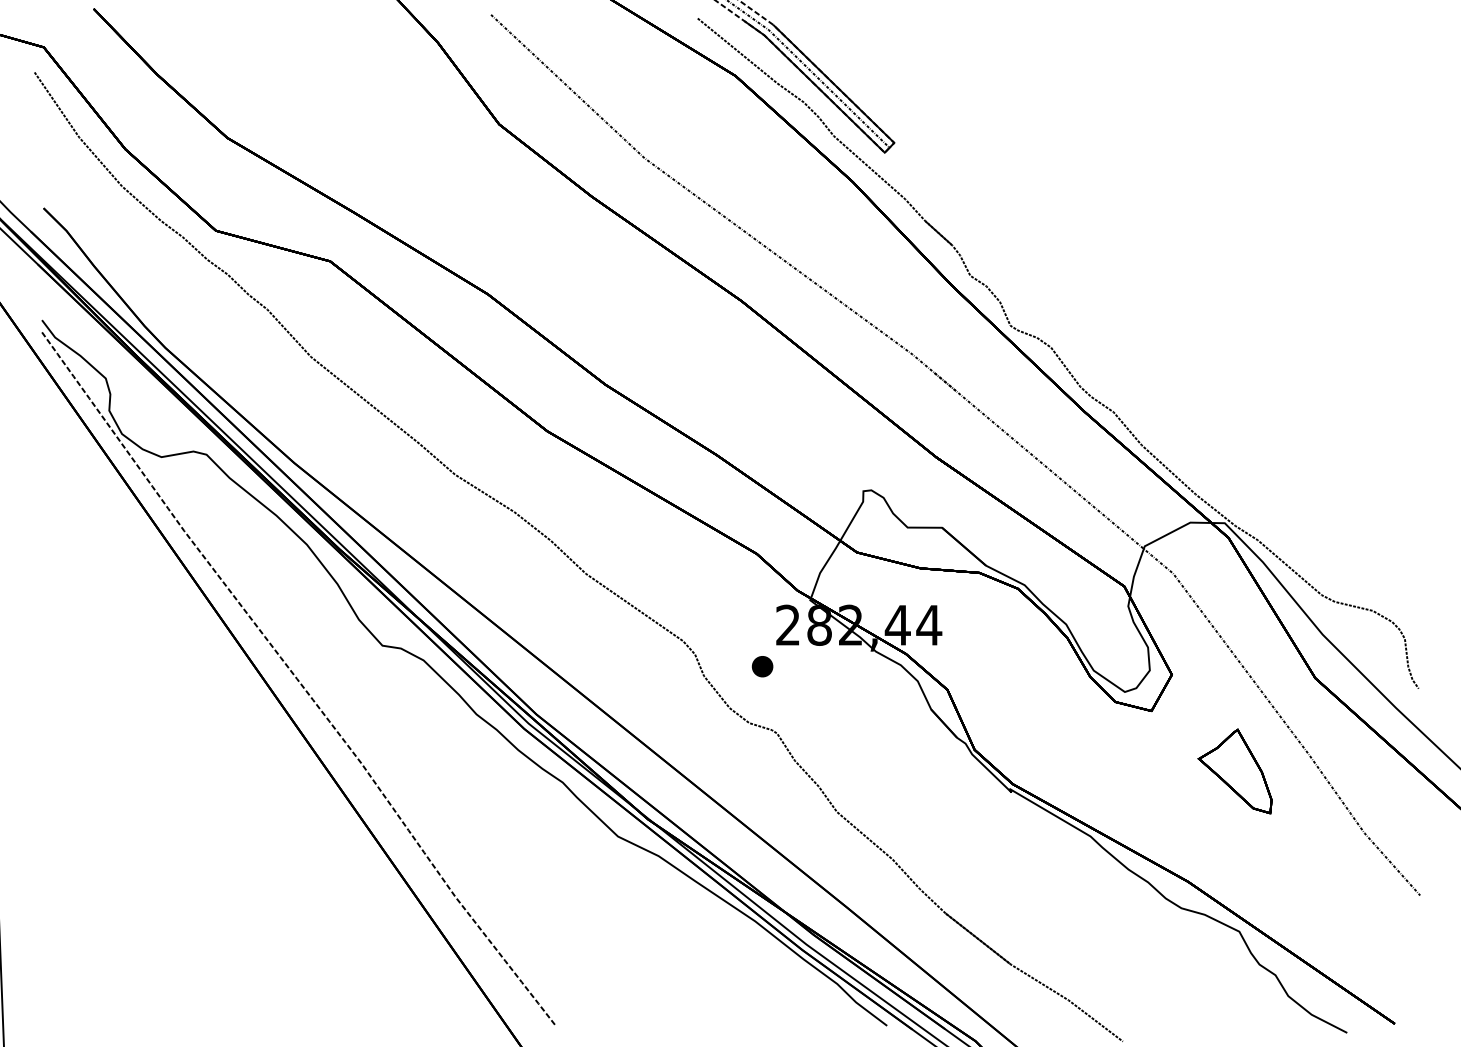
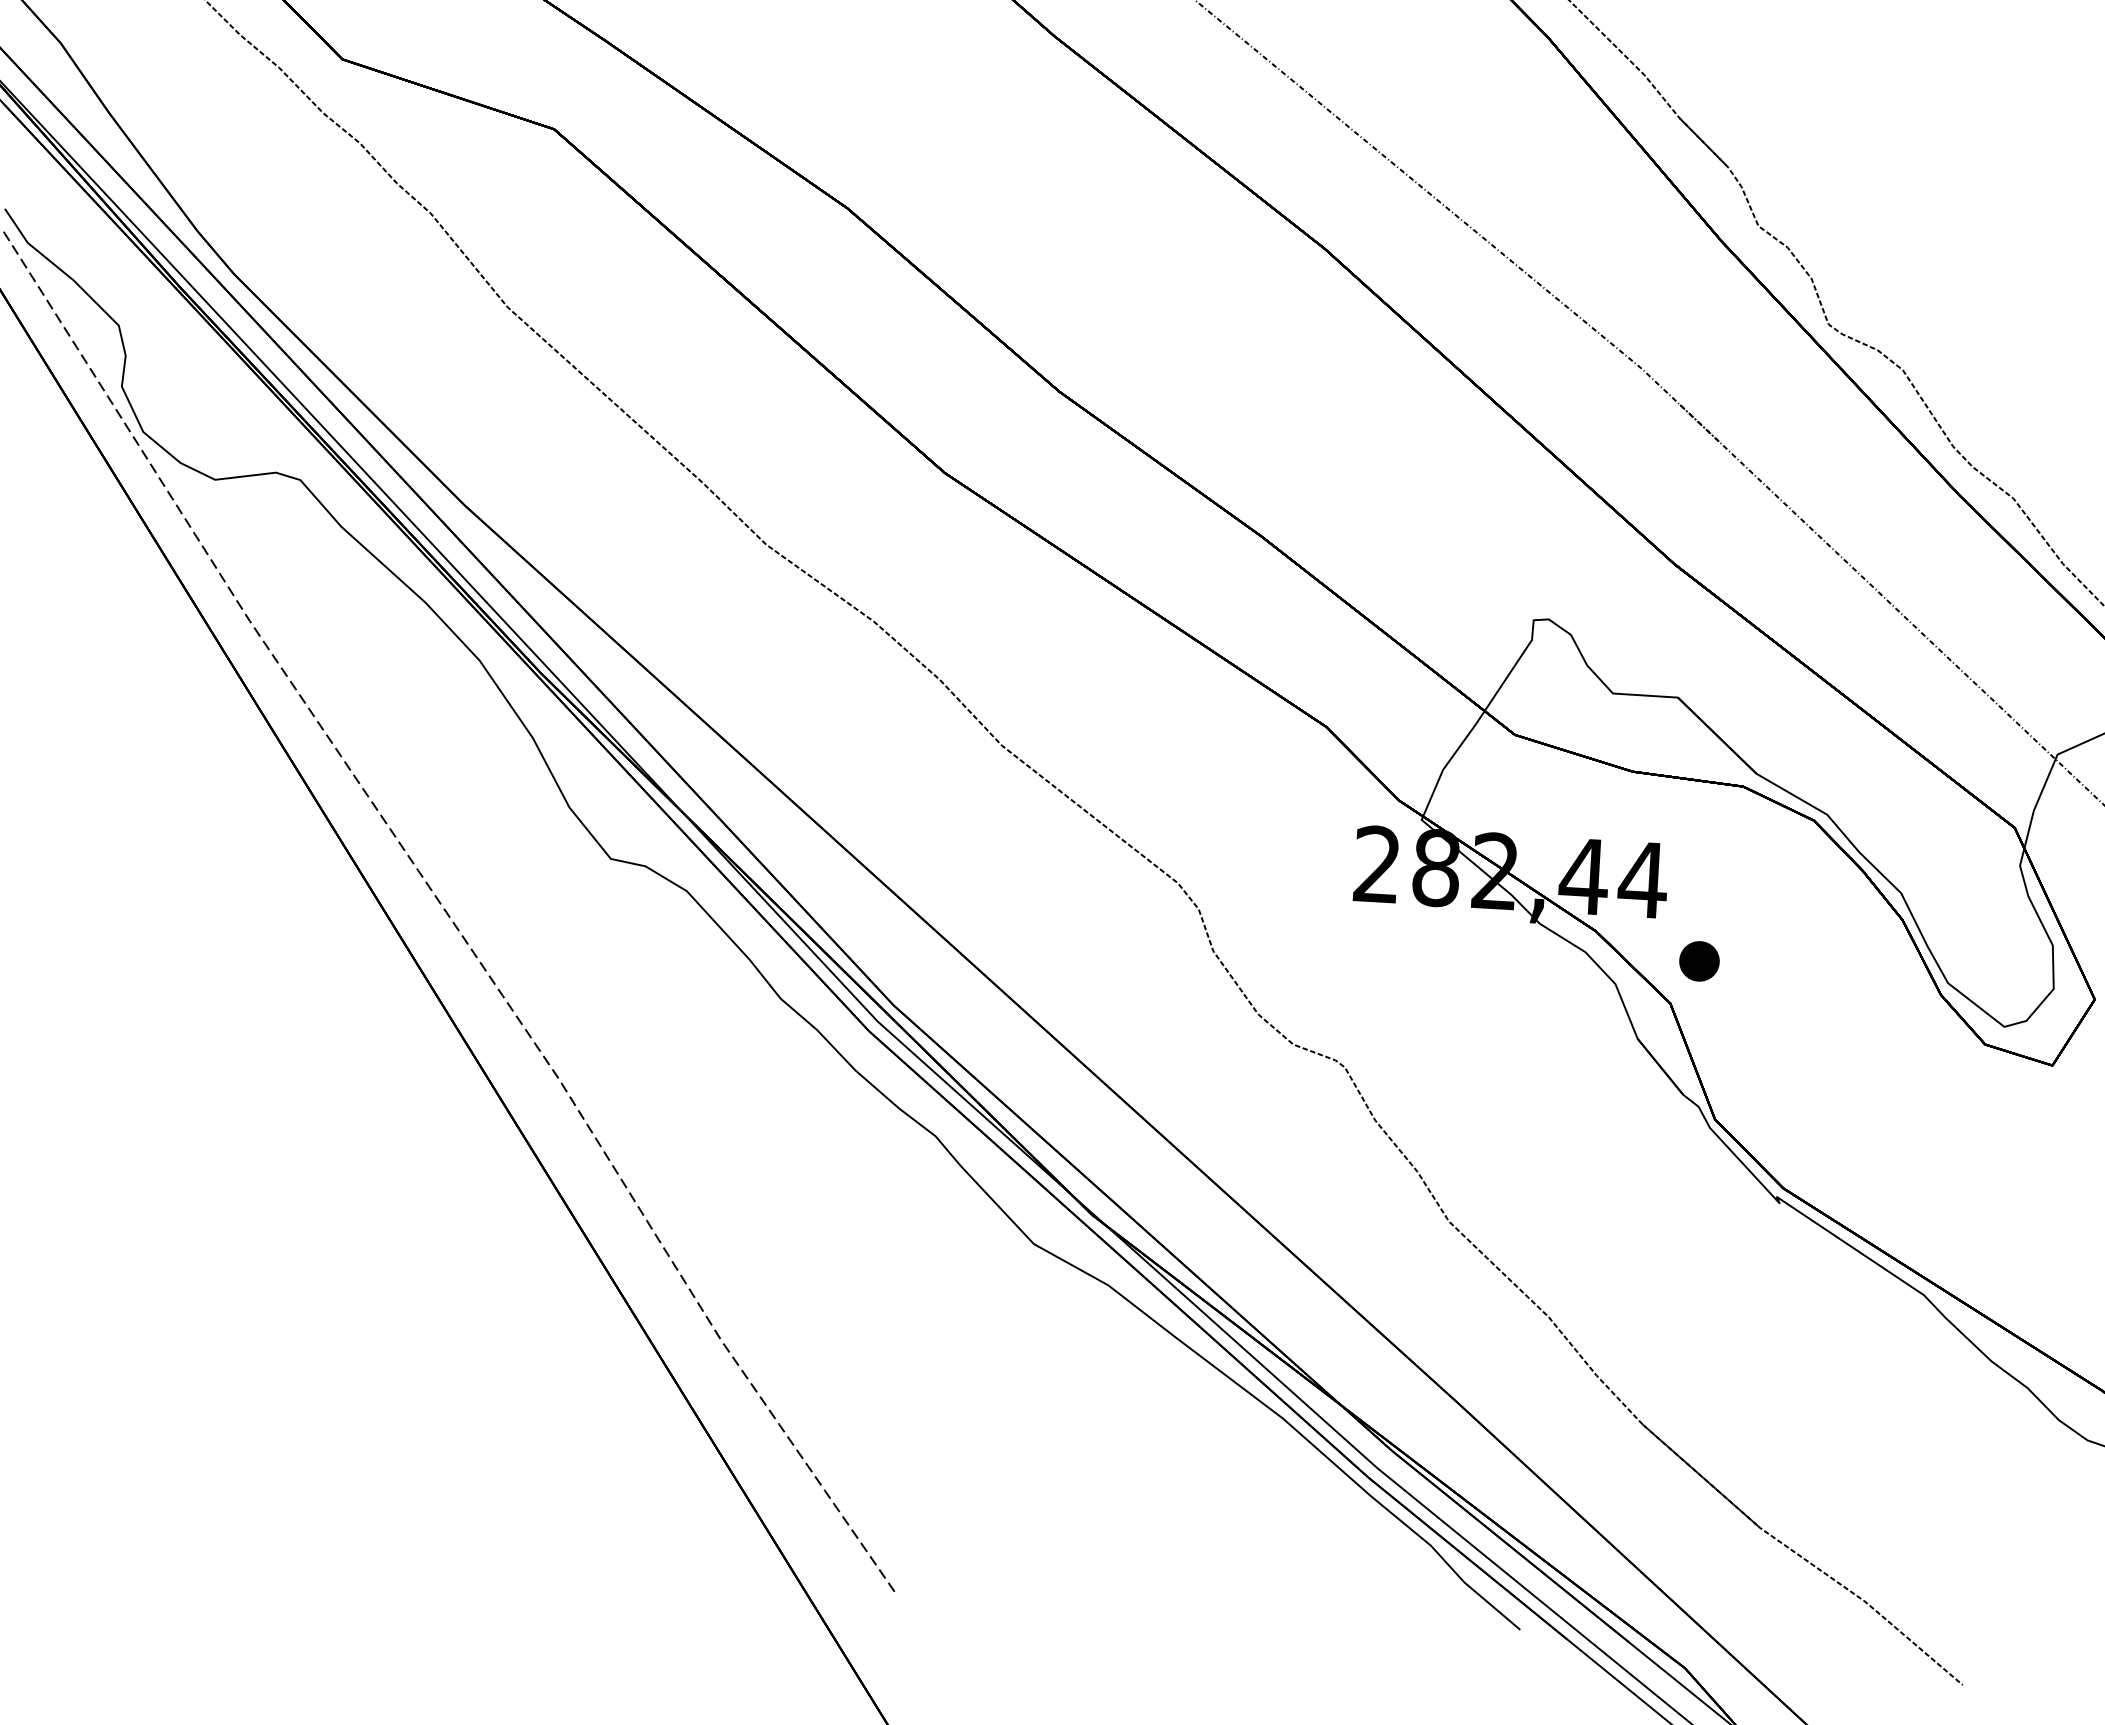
part: (762, 666) -> (1699, 961), moved

